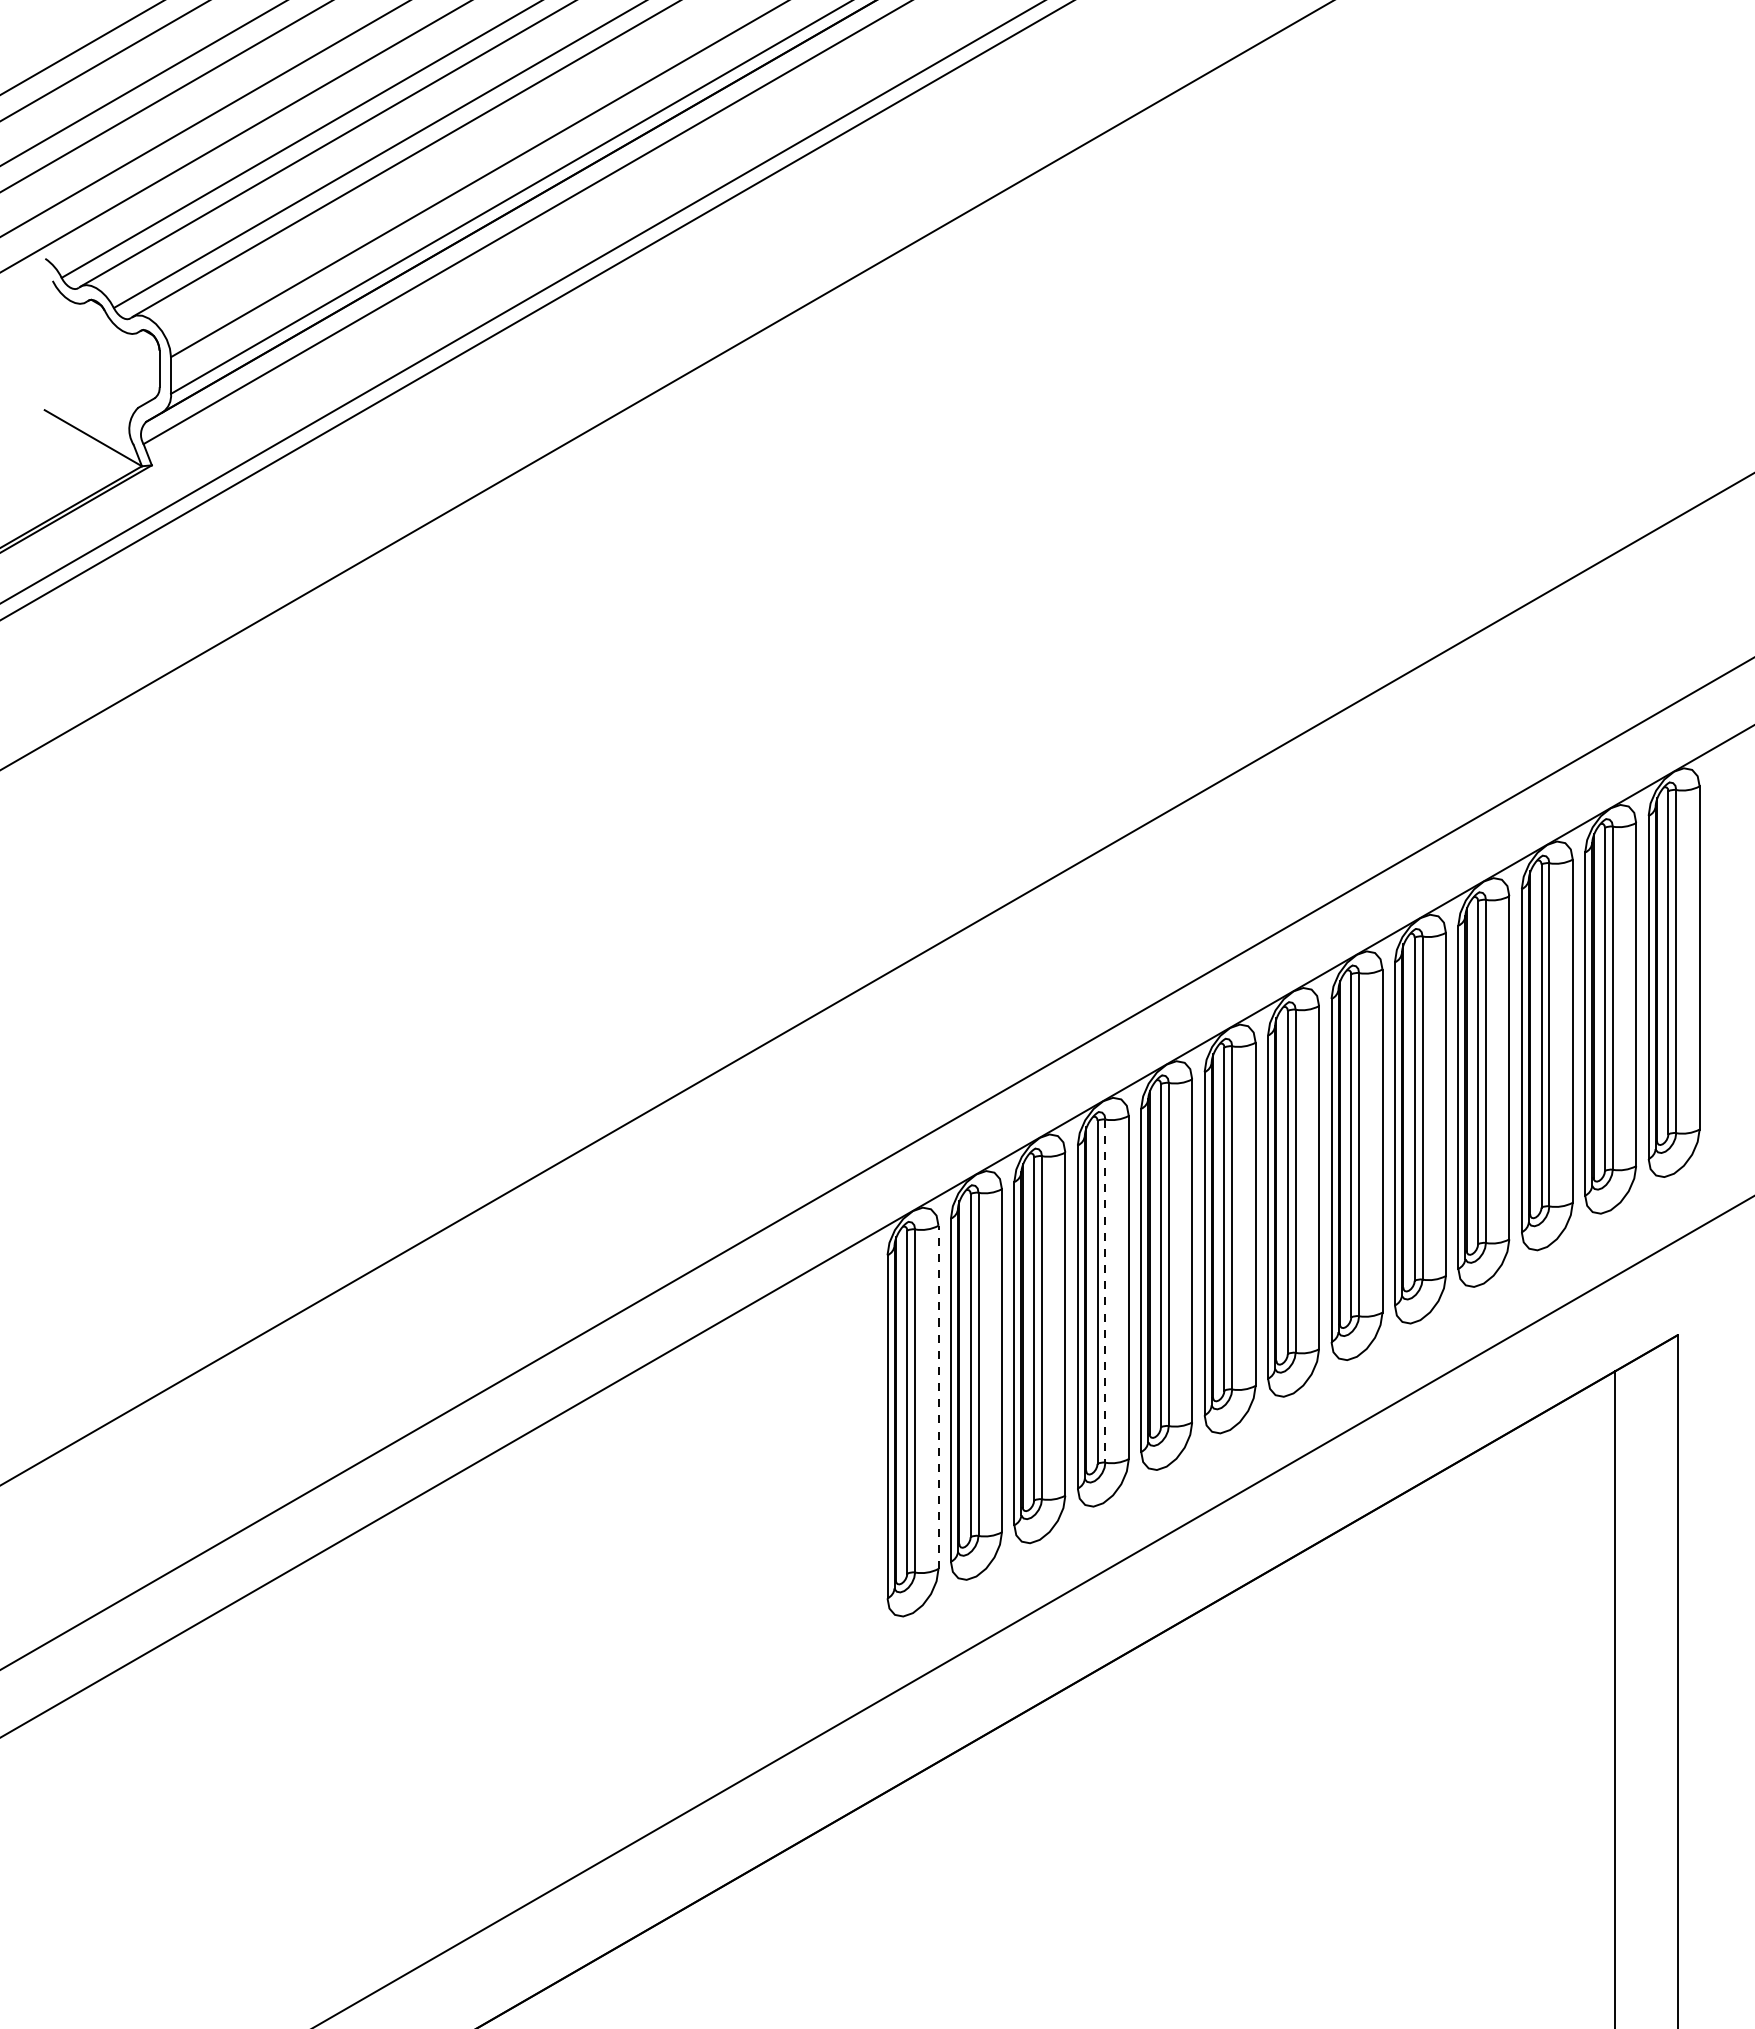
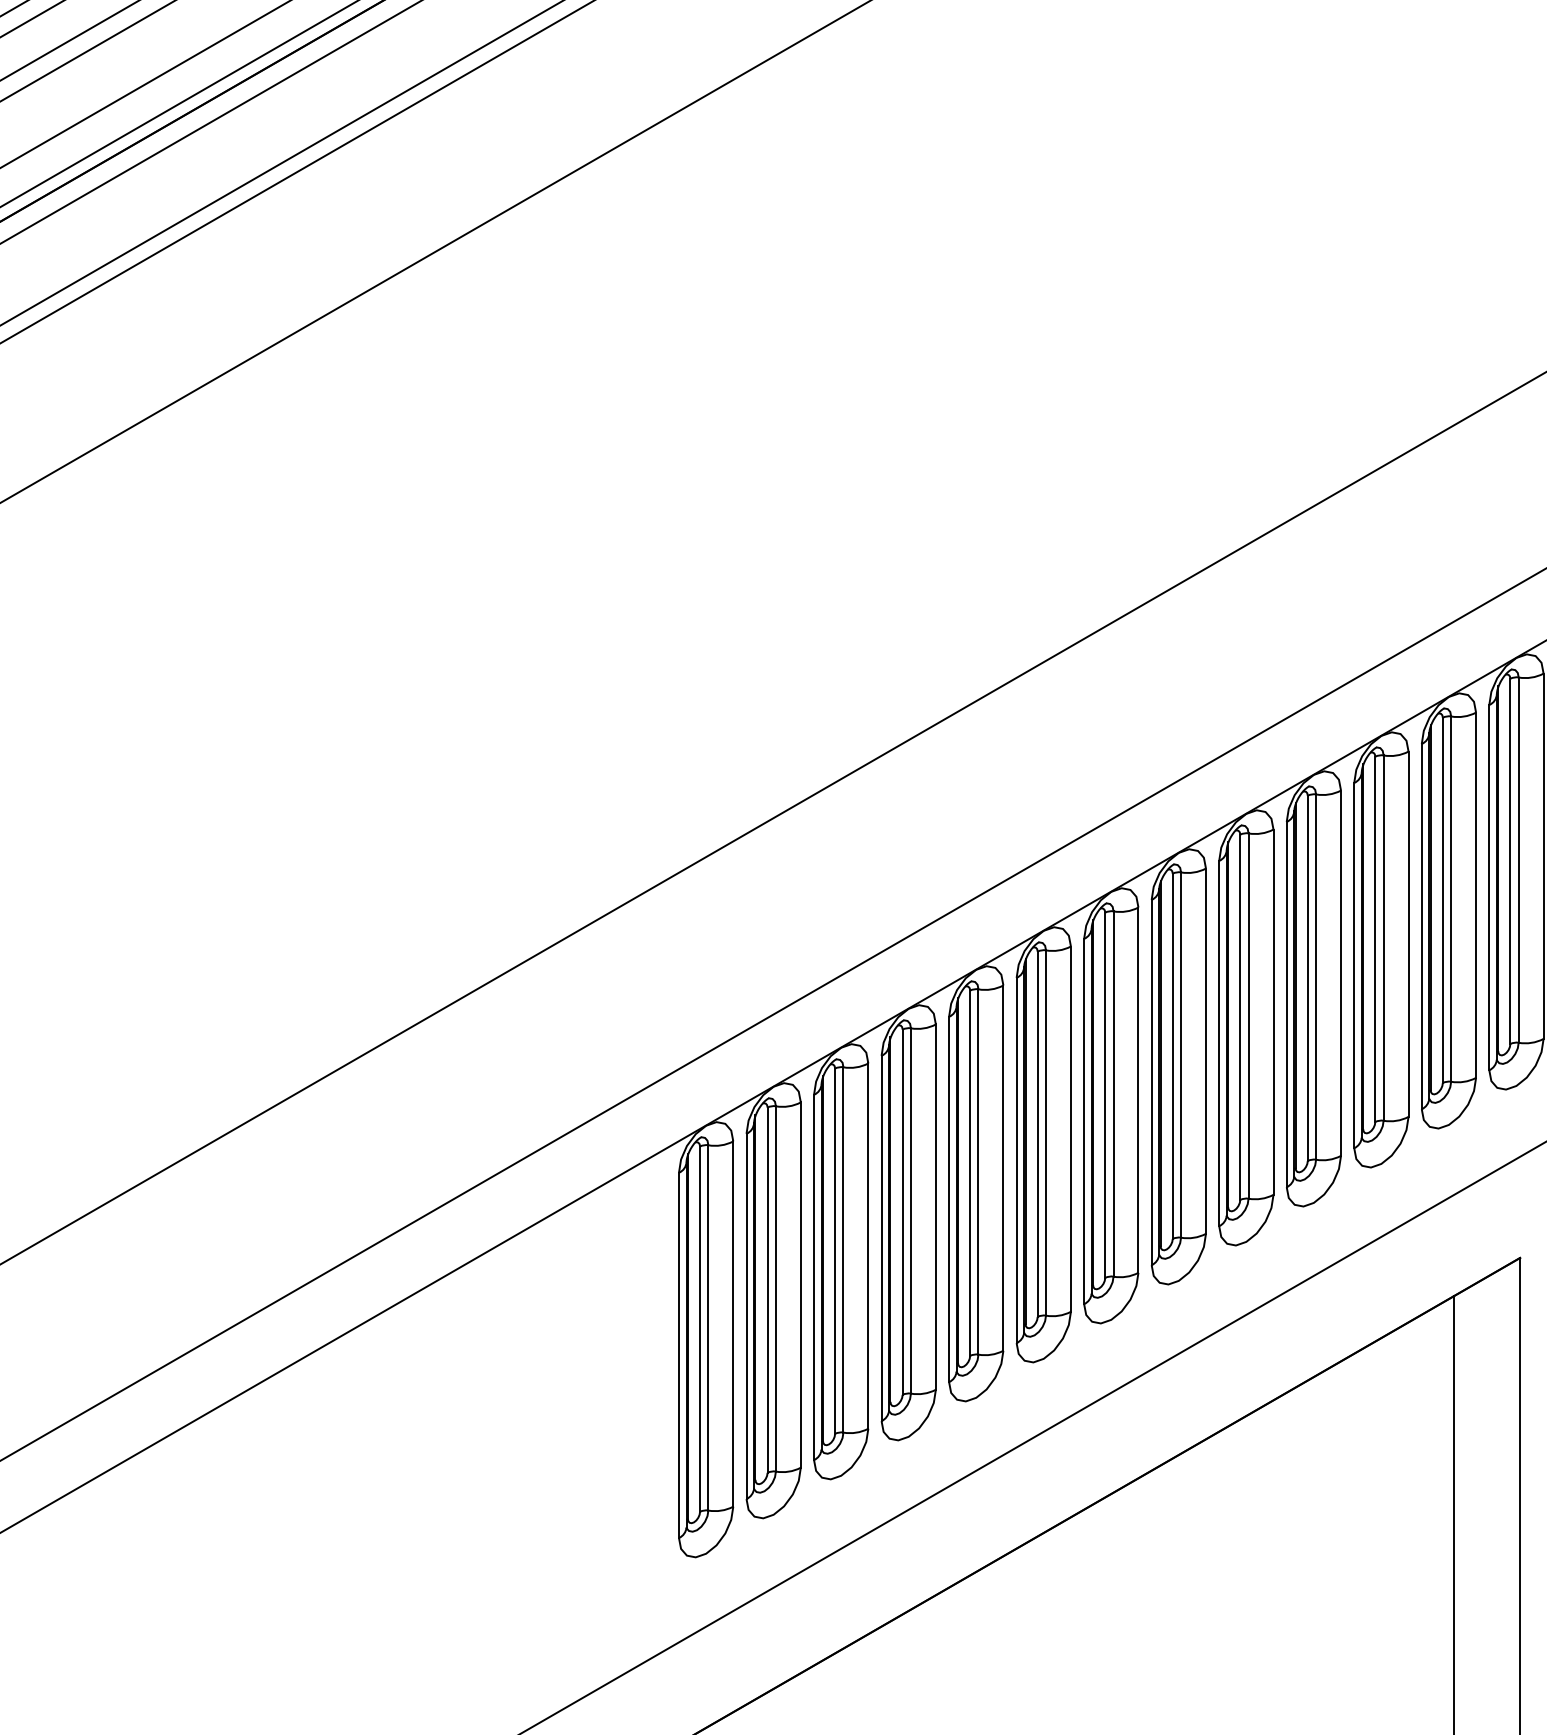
line: (1105, 1291) -> (911, 1211), dashed -> solid
line: (938, 1397) -> (733, 1324), dashed -> solid

